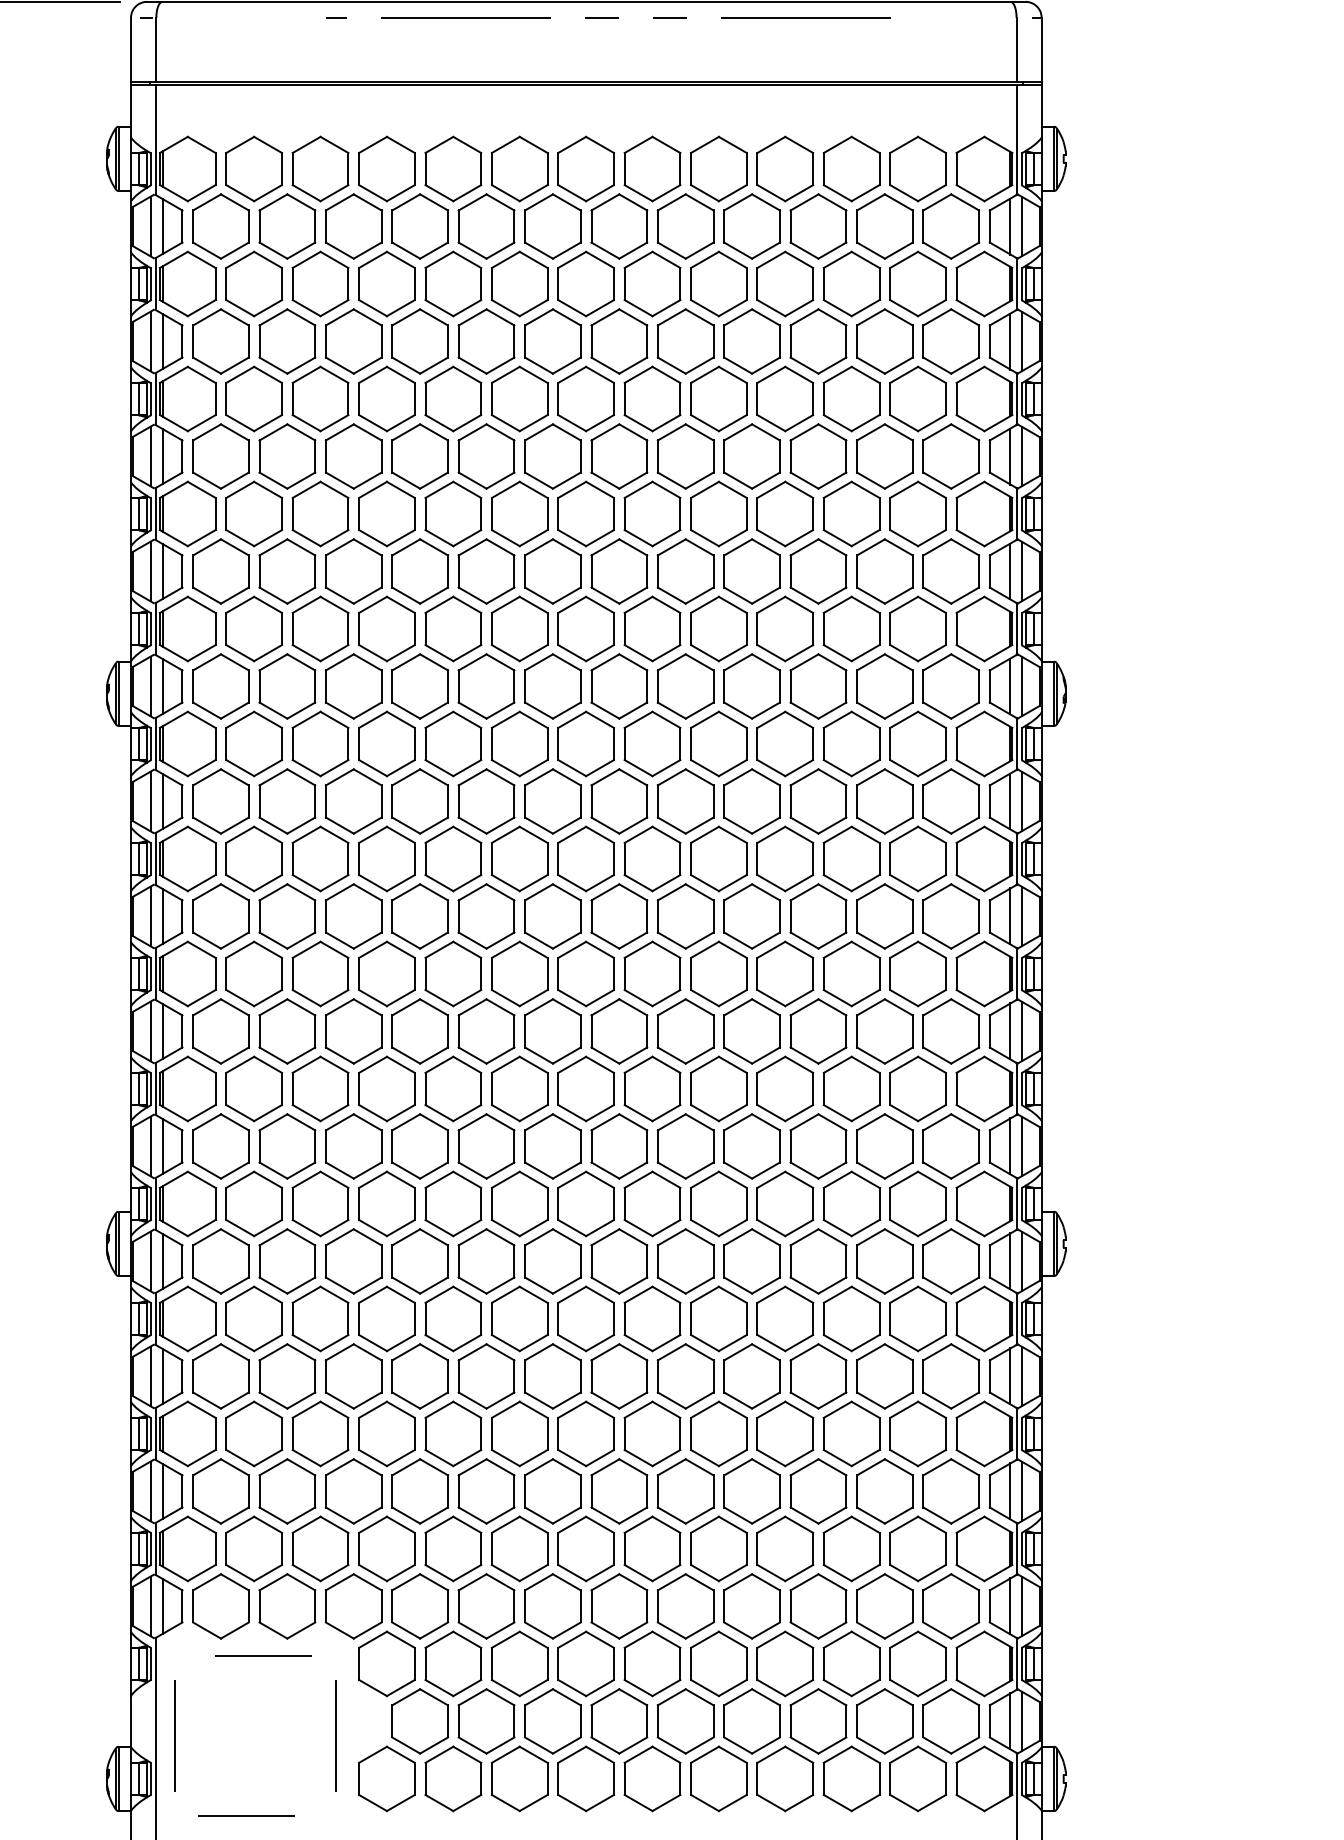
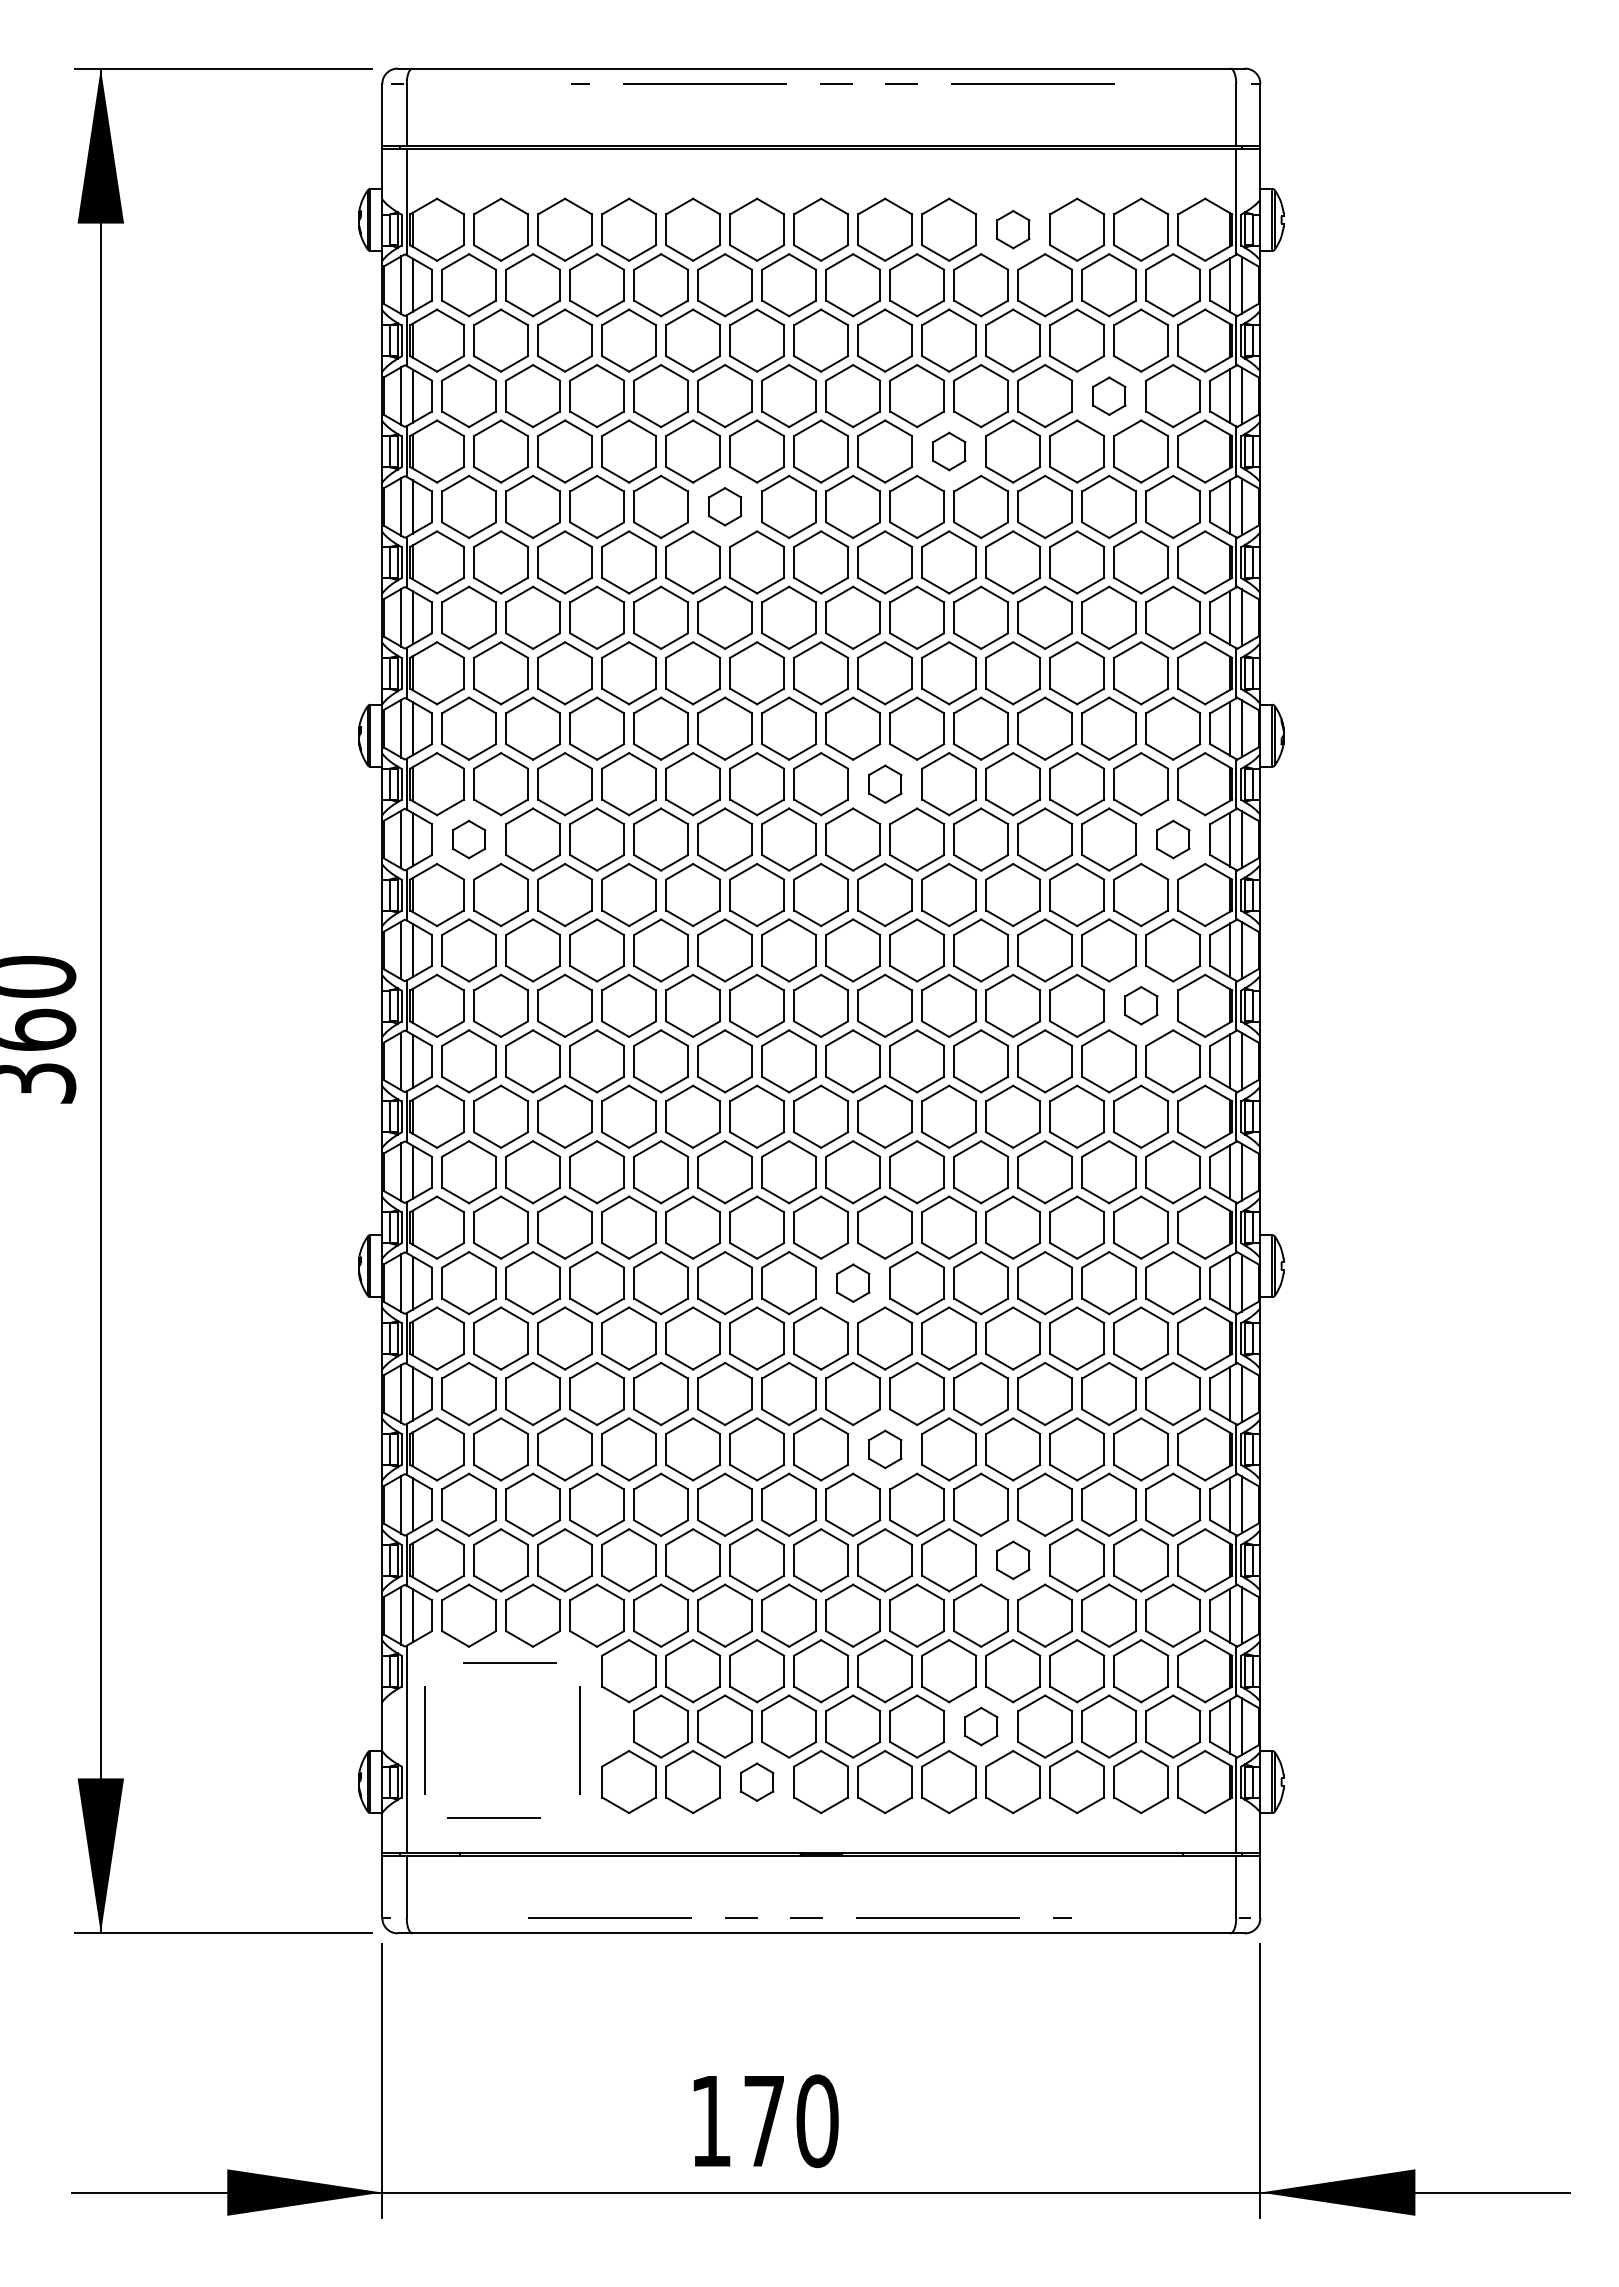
part: (785, 168) -> (1013, 229), size x0.6
part: (885, 341) -> (1109, 396), size x0.6
part: (719, 398) -> (949, 451), size x0.6
part: (485, 456) -> (724, 506), size x0.6
part: (652, 744) -> (885, 784), size x0.6
part: (220, 801) -> (468, 839), size x0.6
part: (951, 801) -> (1173, 839), size x0.6
part: (918, 973) -> (1141, 1005), size x0.6
part: (619, 1261) -> (853, 1283), size x0.6
part: (652, 1434) -> (885, 1449), size x0.6
part: (785, 1549) -> (1013, 1560), size x0.6
part: (752, 1721) -> (981, 1726), size x0.6
part: (519, 1779) -> (756, 1782), size x0.6

